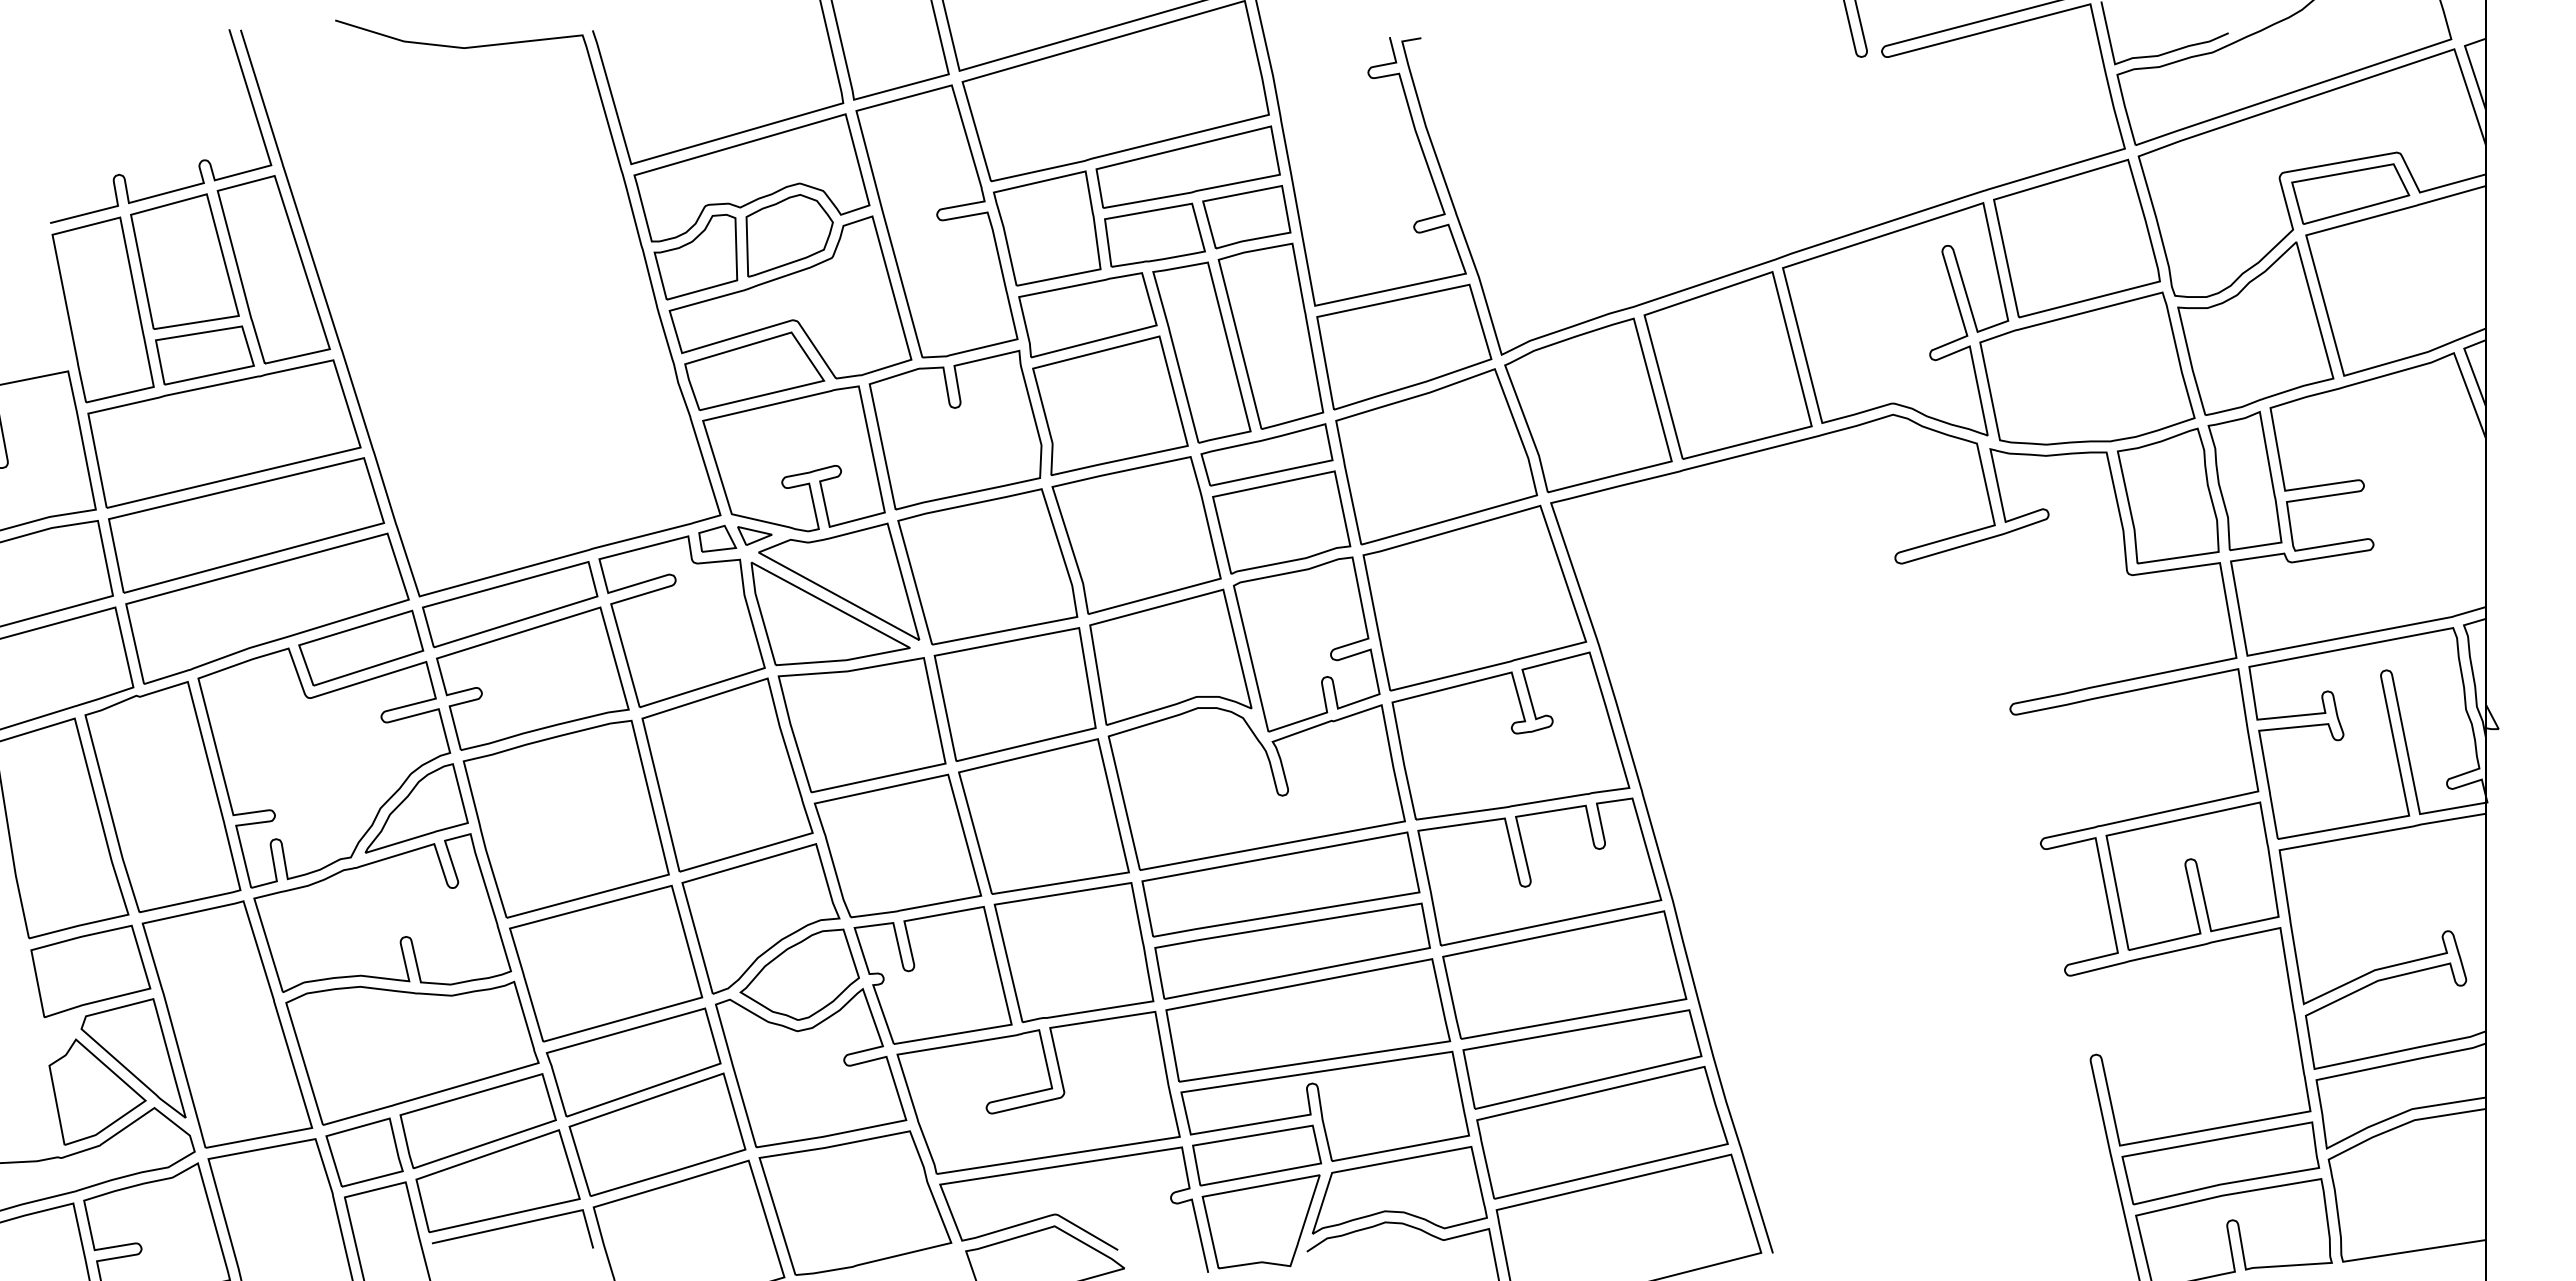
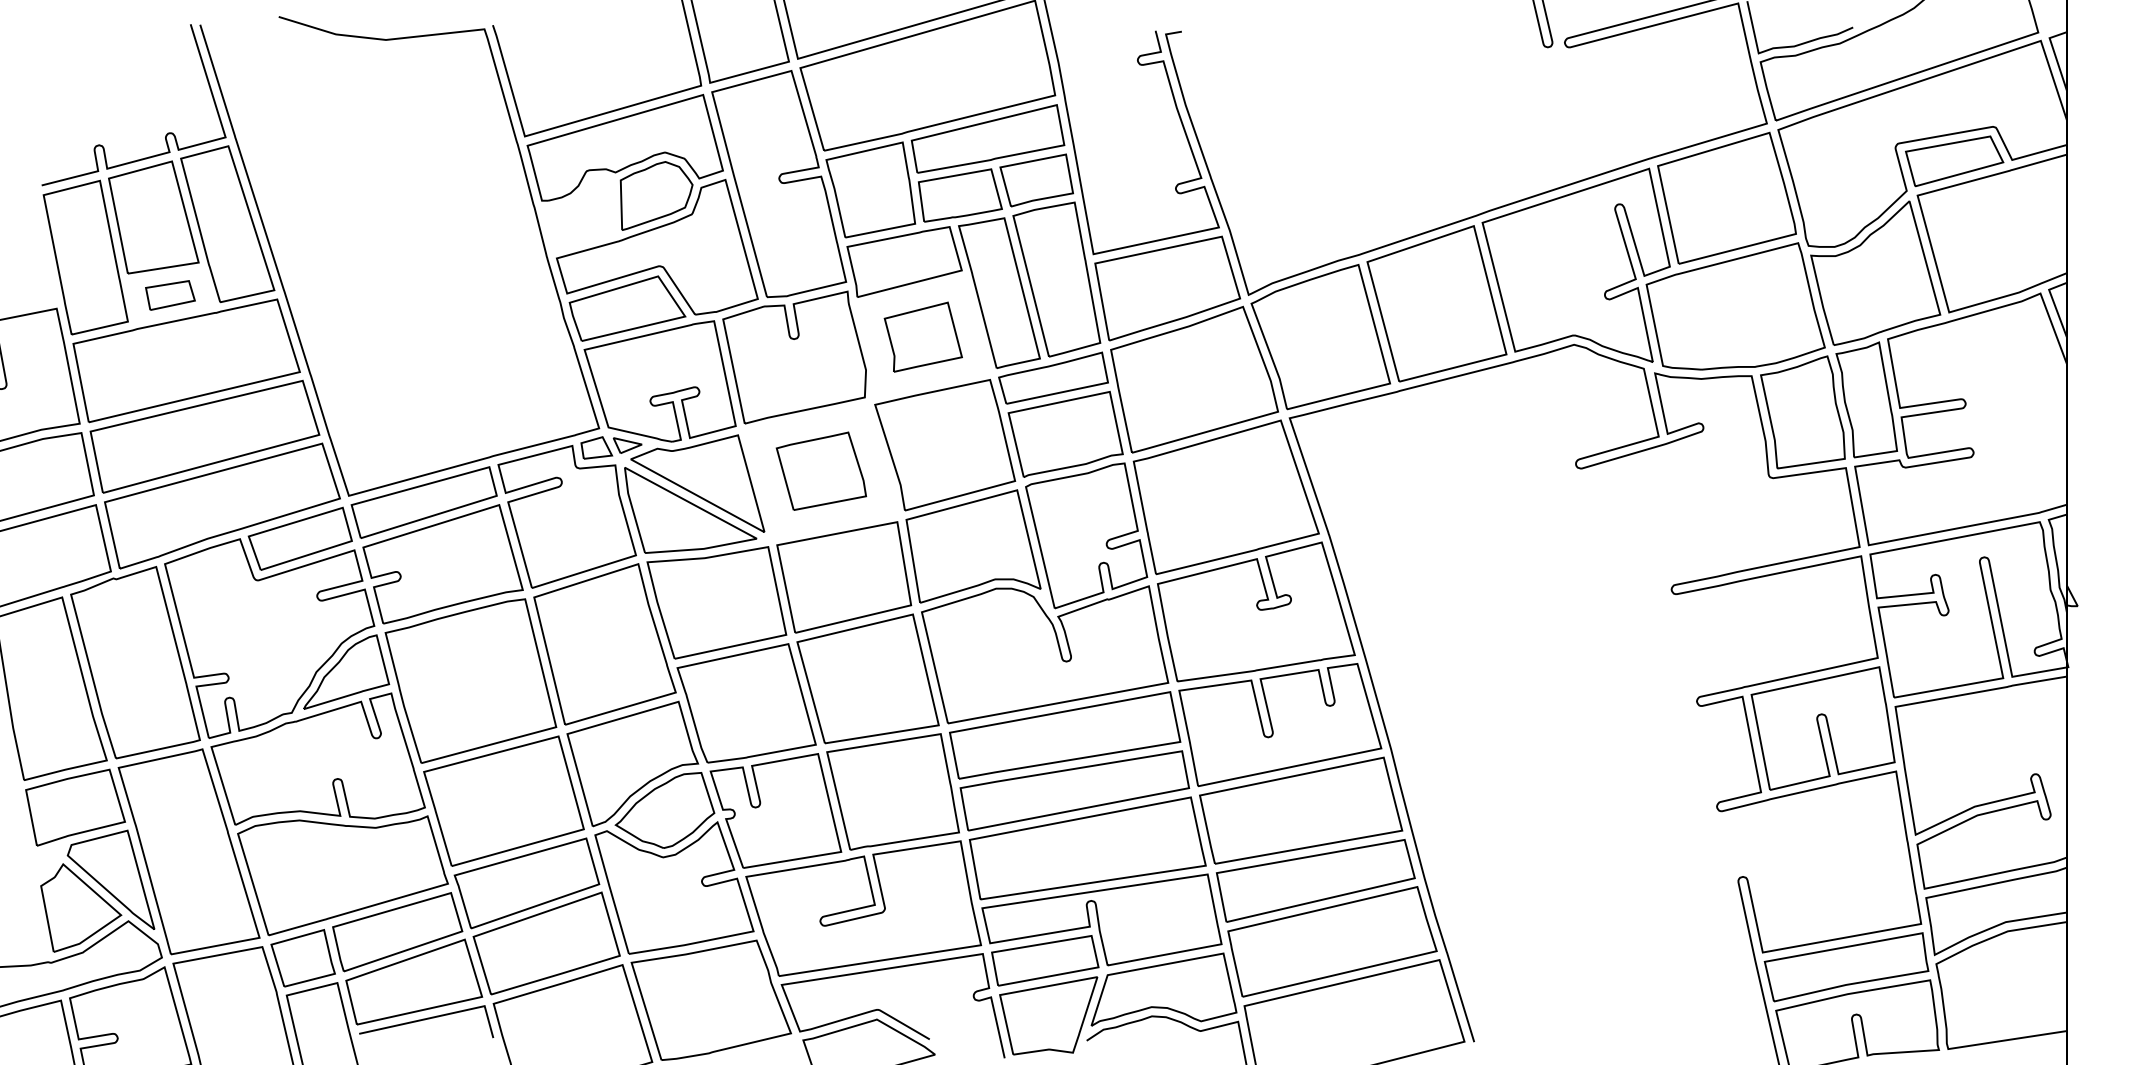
part: (695, 256) -> (578, 213), removed
part: (204, 355) -> (170, 295), size x0.6
part: (1110, 405) -> (923, 337), size x0.6
part: (987, 566) -> (821, 470), size x0.6

